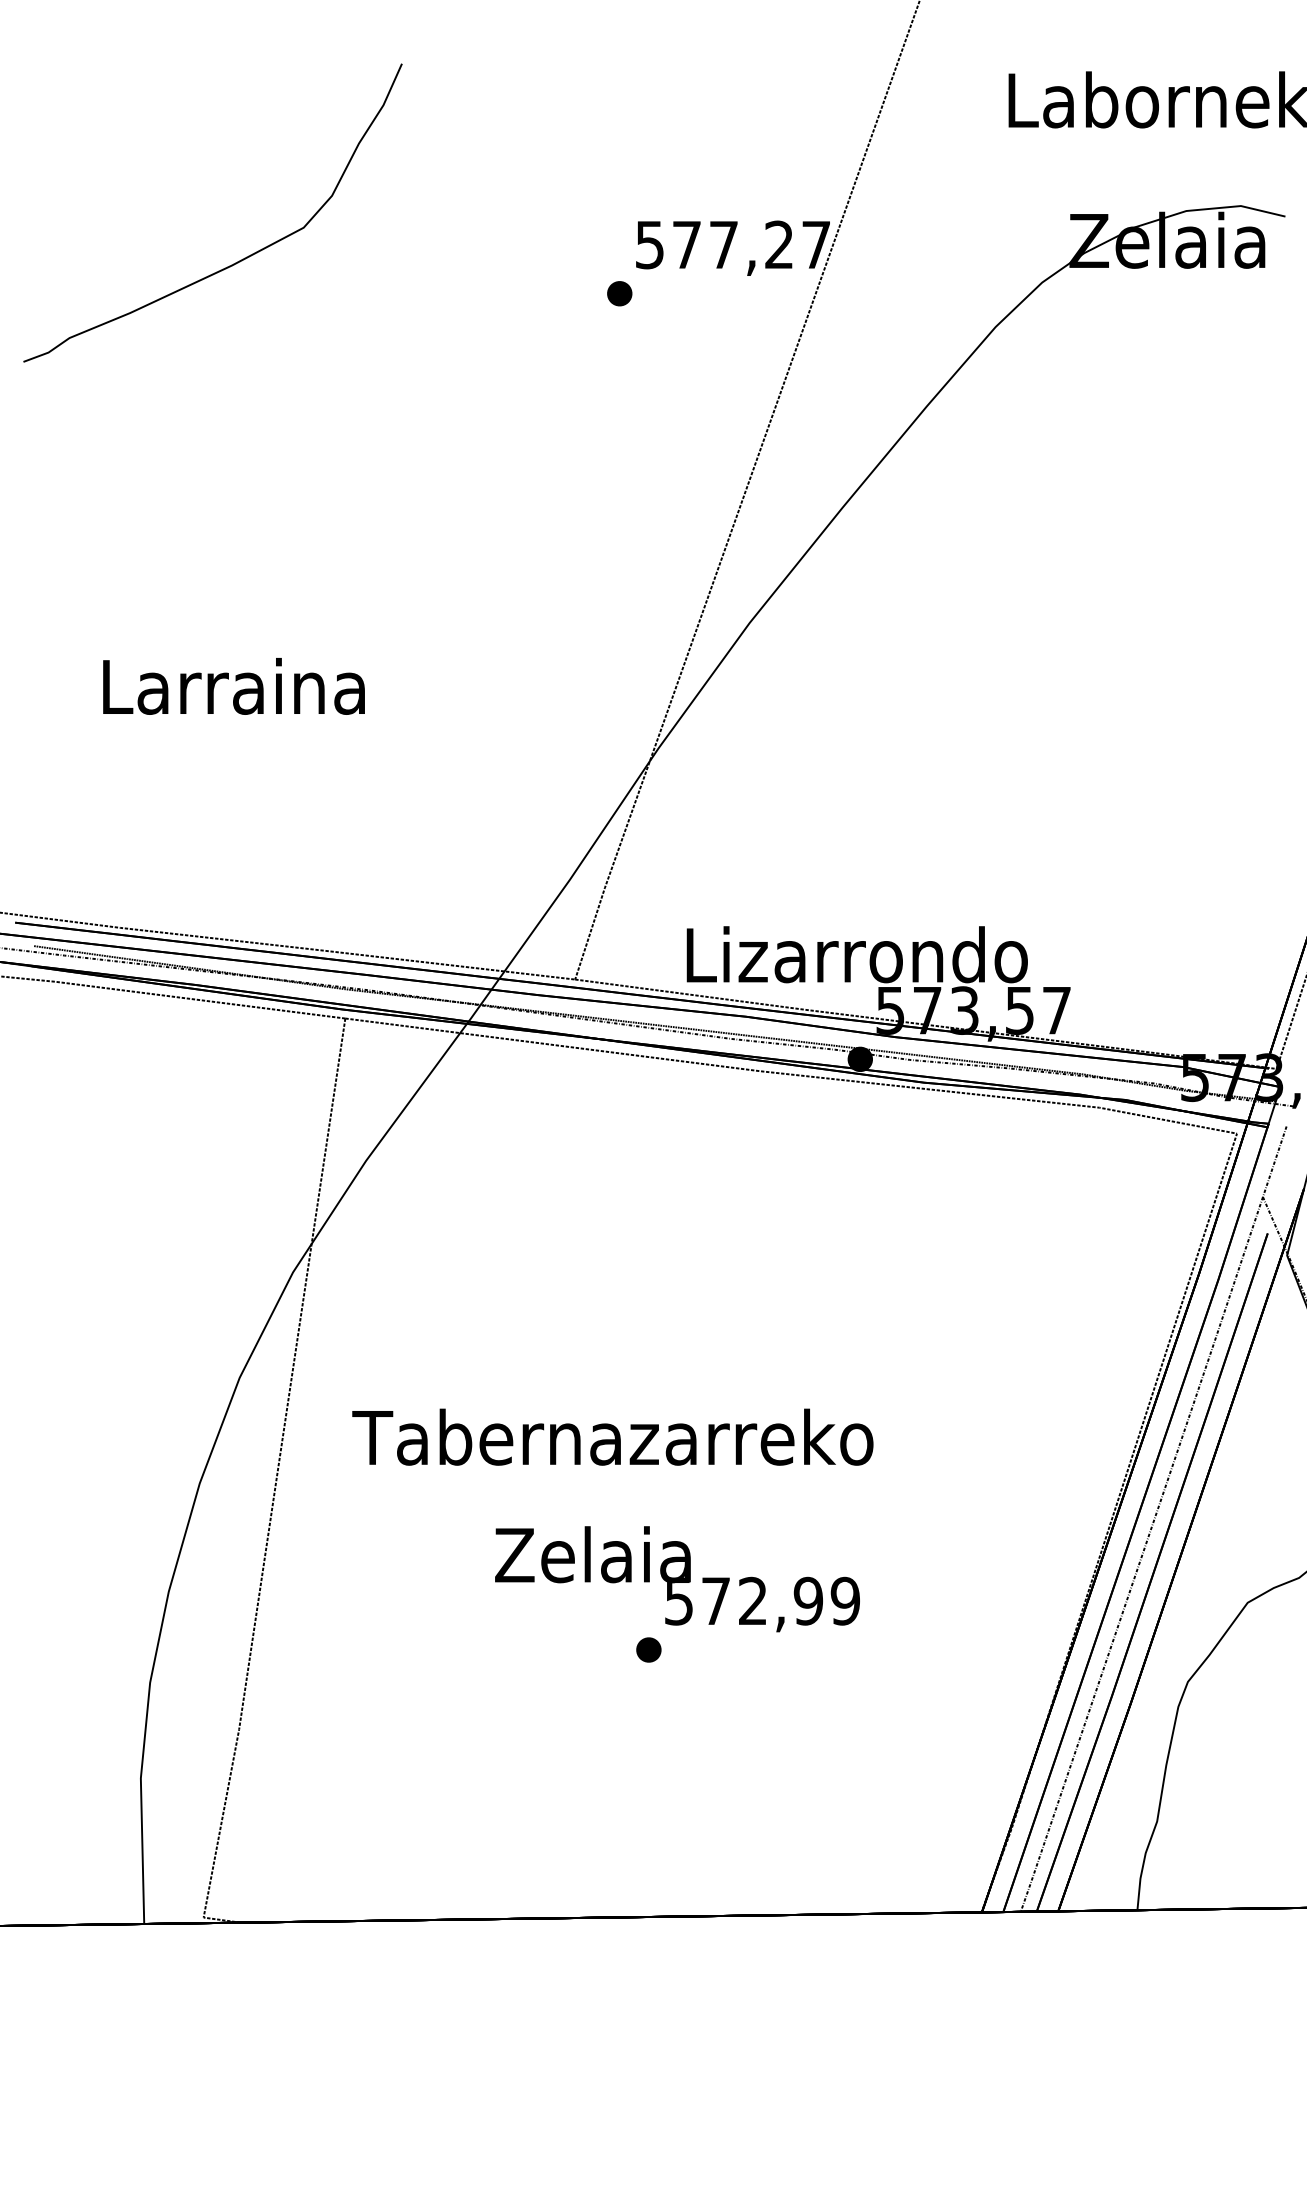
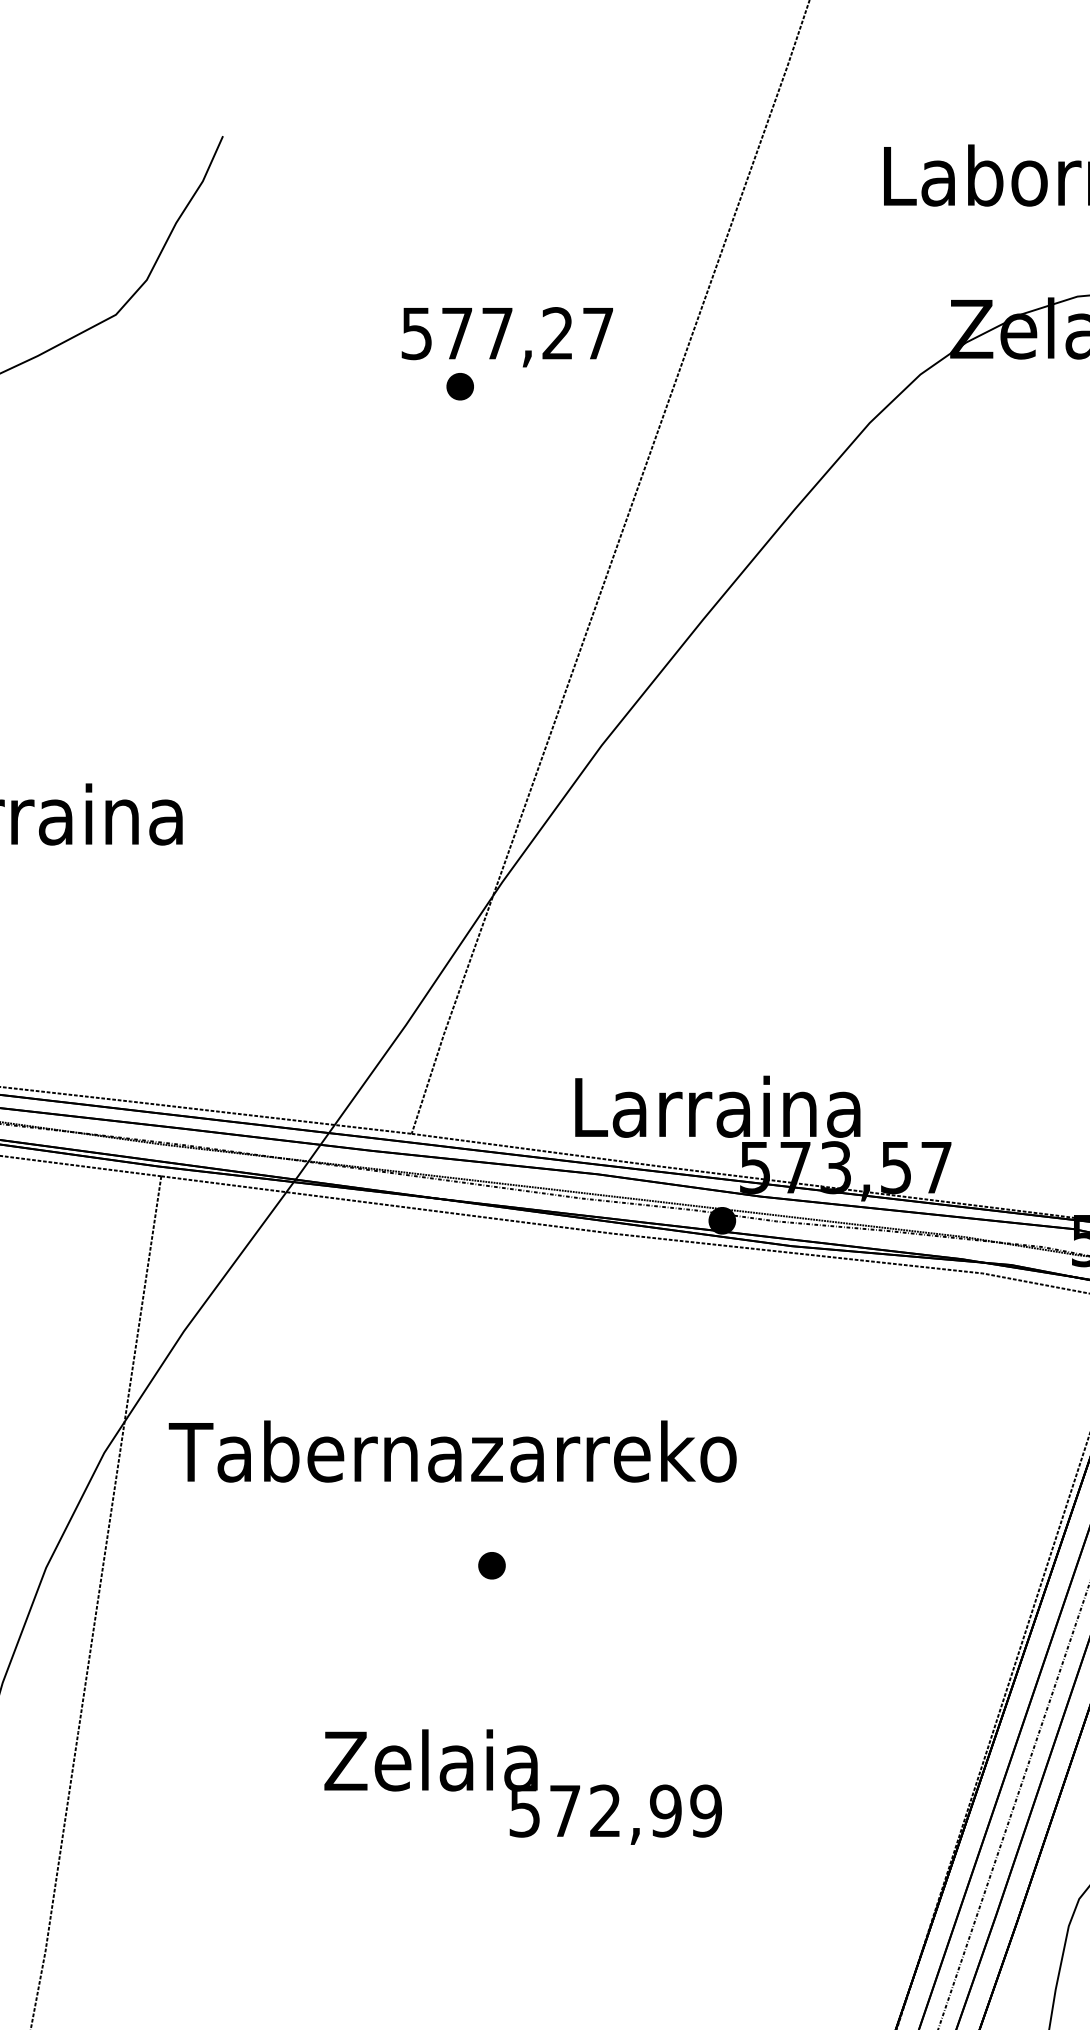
text: (732, 247) -> (506, 336), moved
text: (856, 954) -> (718, 1106), Lizarrondo -> Larraina
text: (612, 1436) -> (452, 1450), moved
part: (648, 1649) -> (491, 1565), moved

